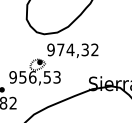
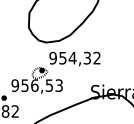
text: (60, 50) -> (62, 58), 974,32 -> 954,32

